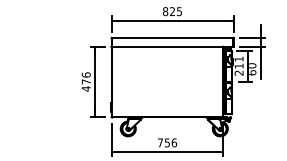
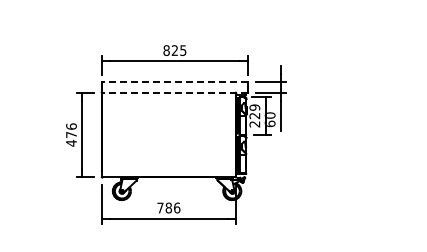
line: (172, 38) -> (175, 82), solid -> dashed
line: (172, 46) -> (175, 92), solid -> dashed
text: (238, 62) -> (254, 111), 211 -> 229
text: (167, 142) -> (168, 207), 756 -> 786

